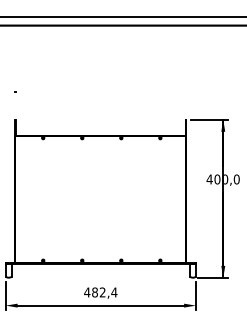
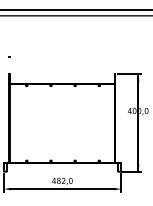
text: (113, 291) -> (70, 180), 482,4 -> 482,0

